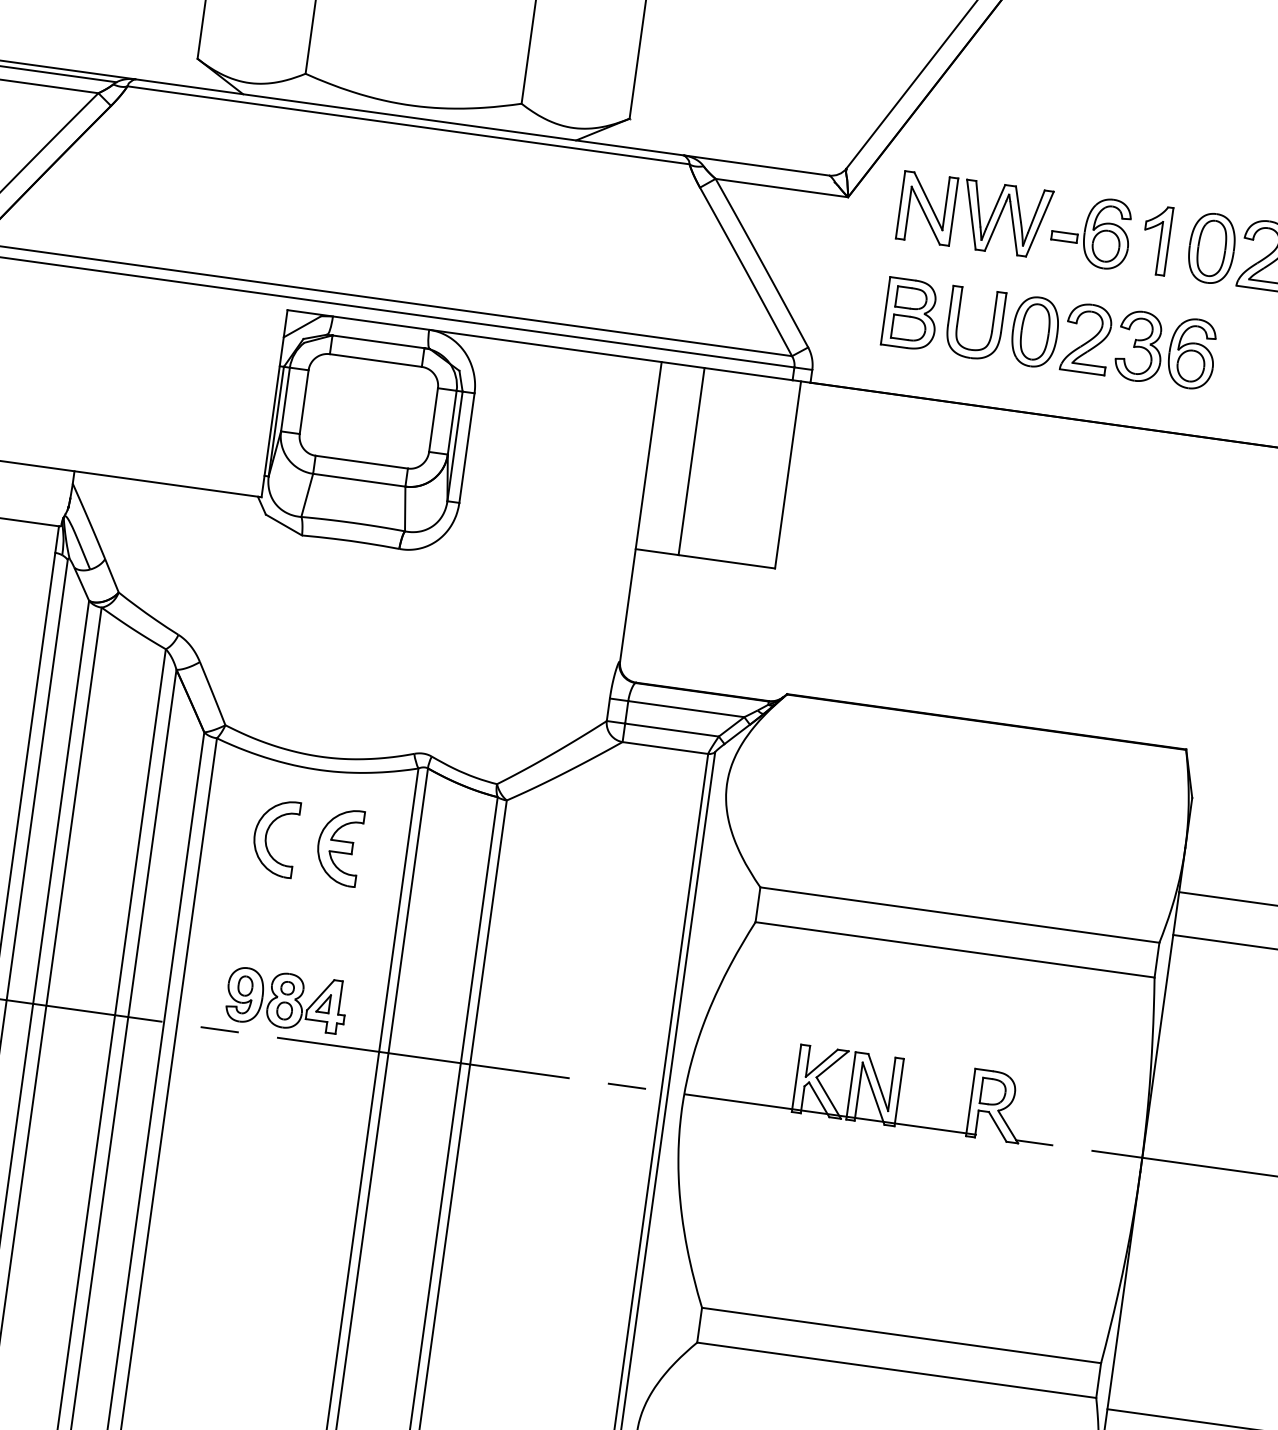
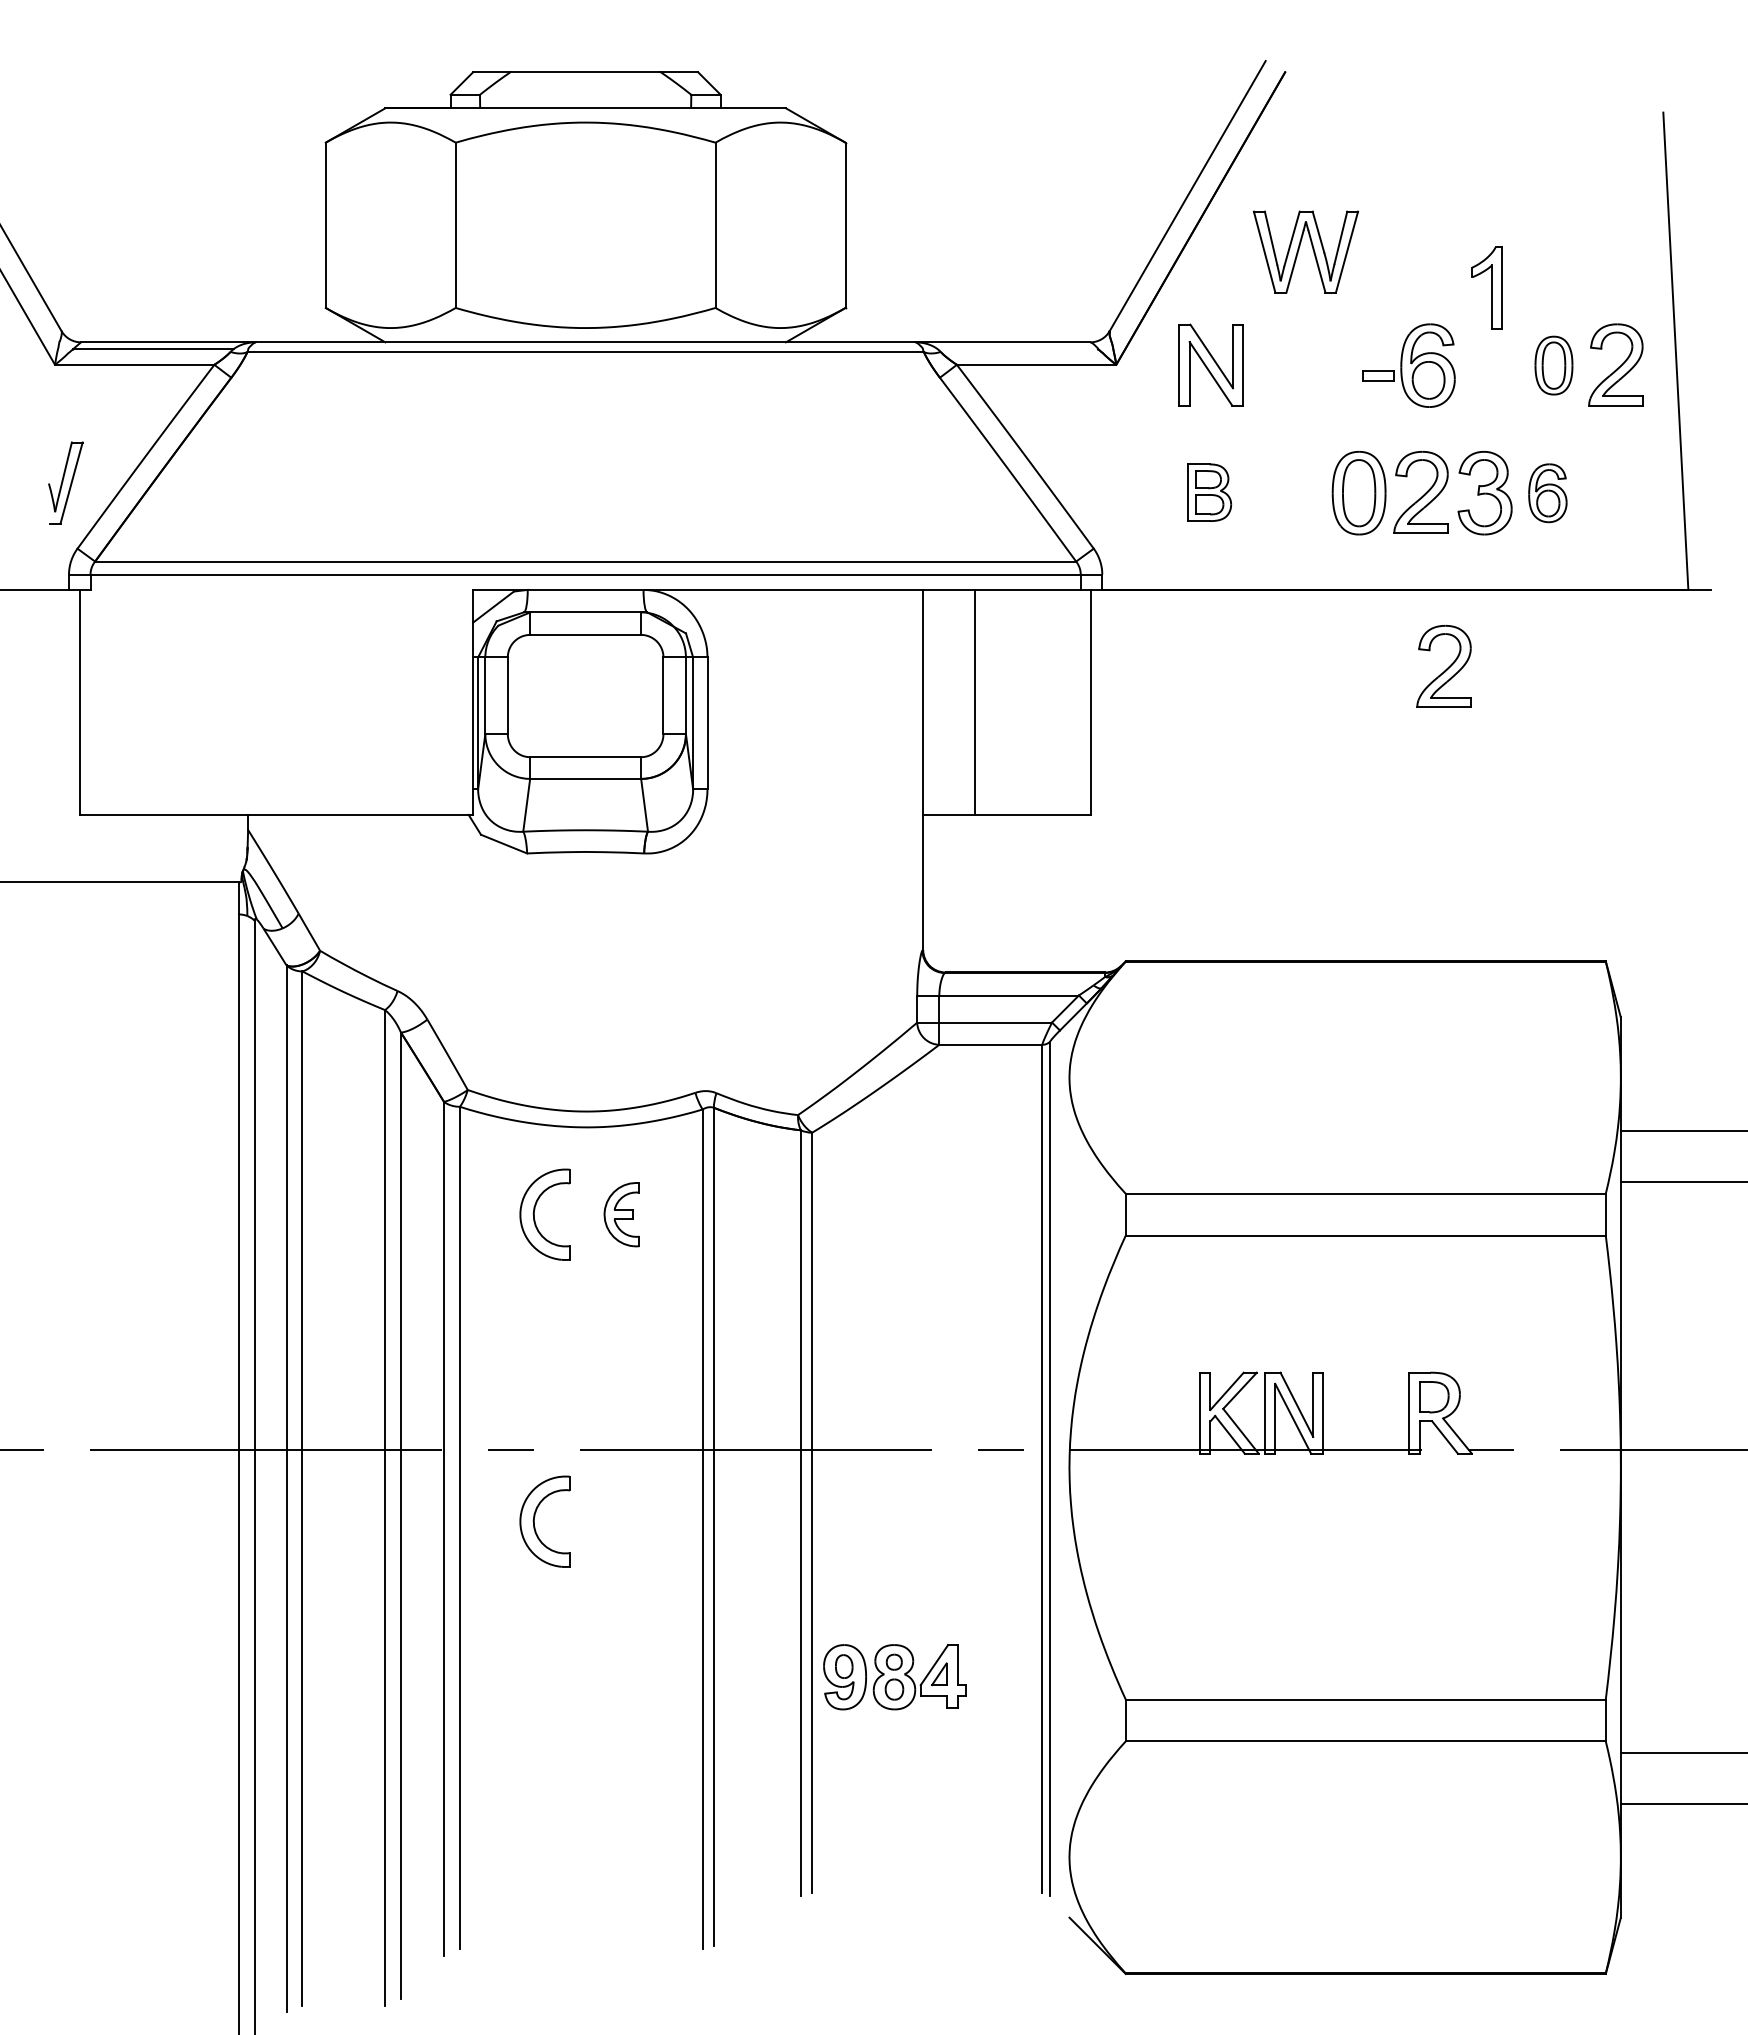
part: (1000, 217) -> (1299, 250), moved
part: (1155, 239) -> (1486, 287), moved
part: (1211, 248) -> (1553, 365), size x0.7
part: (910, 314) -> (1209, 492), size x0.7
part: (958, 321) -> (1266, 493), removed
part: (1191, 353) -> (1547, 493), size x0.7
part: (1085, 485) -> (1443, 666), added
part: (338, 846) -> (621, 1214), size x0.7
part: (286, 1000) -> (894, 1677), moved
part: (231, 1091) -> (534, 1521), added

